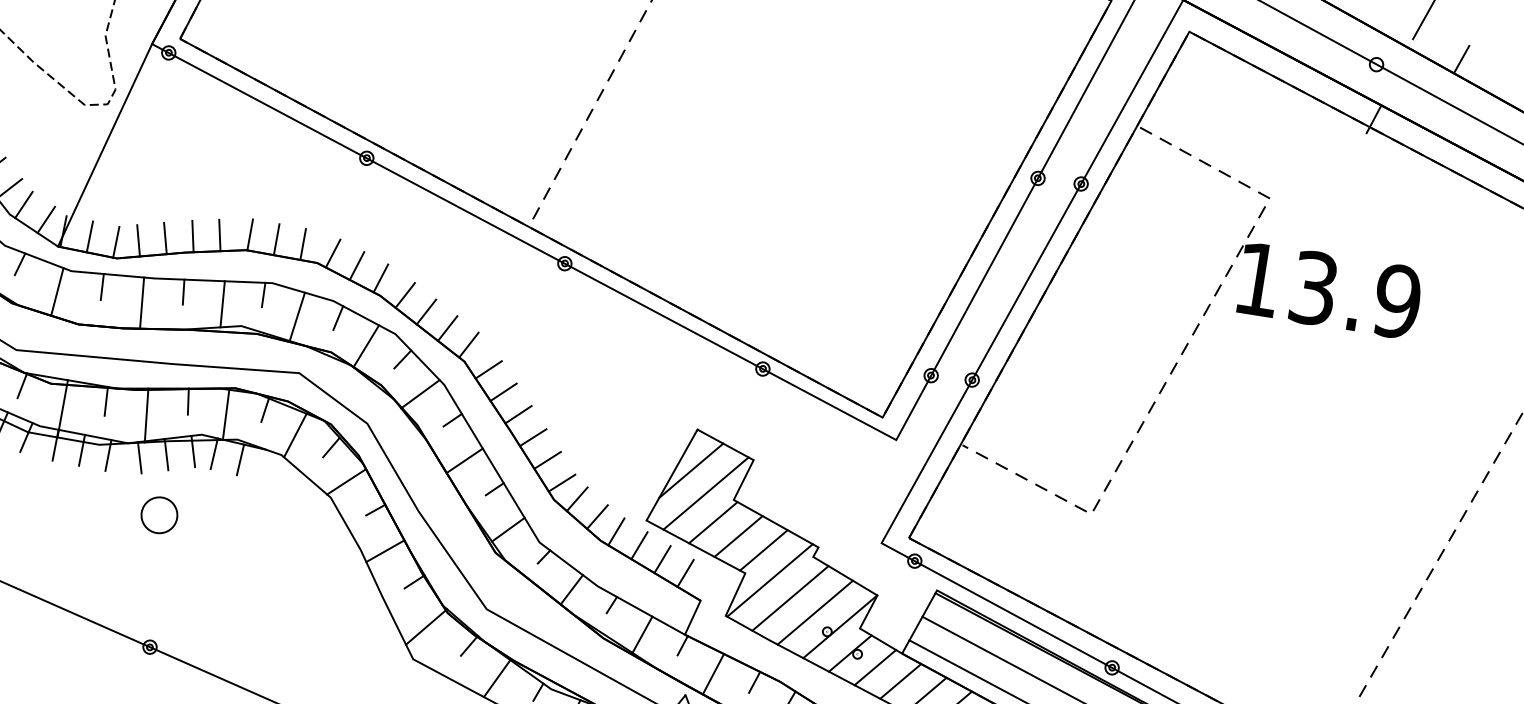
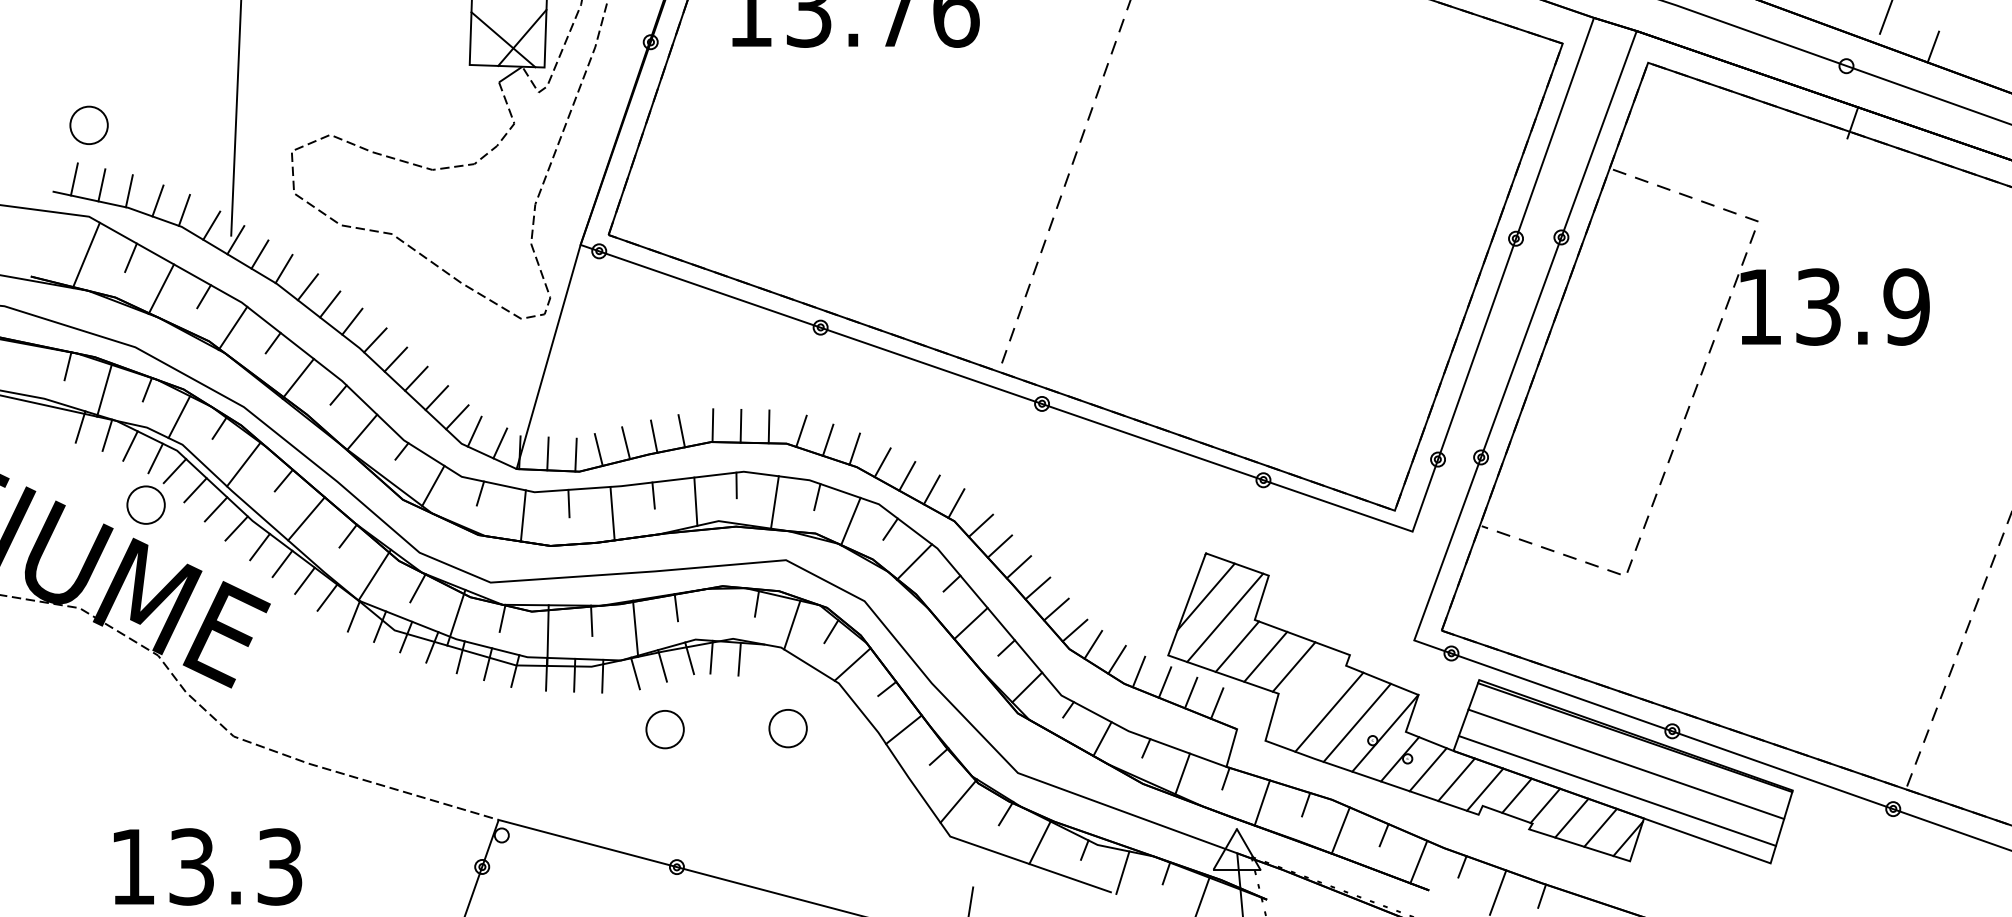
line: (226, 414) -> (717, 614), removed
part: (275, 532) -> (787, 728), added
line: (770, 579) -> (1305, 696), removed

